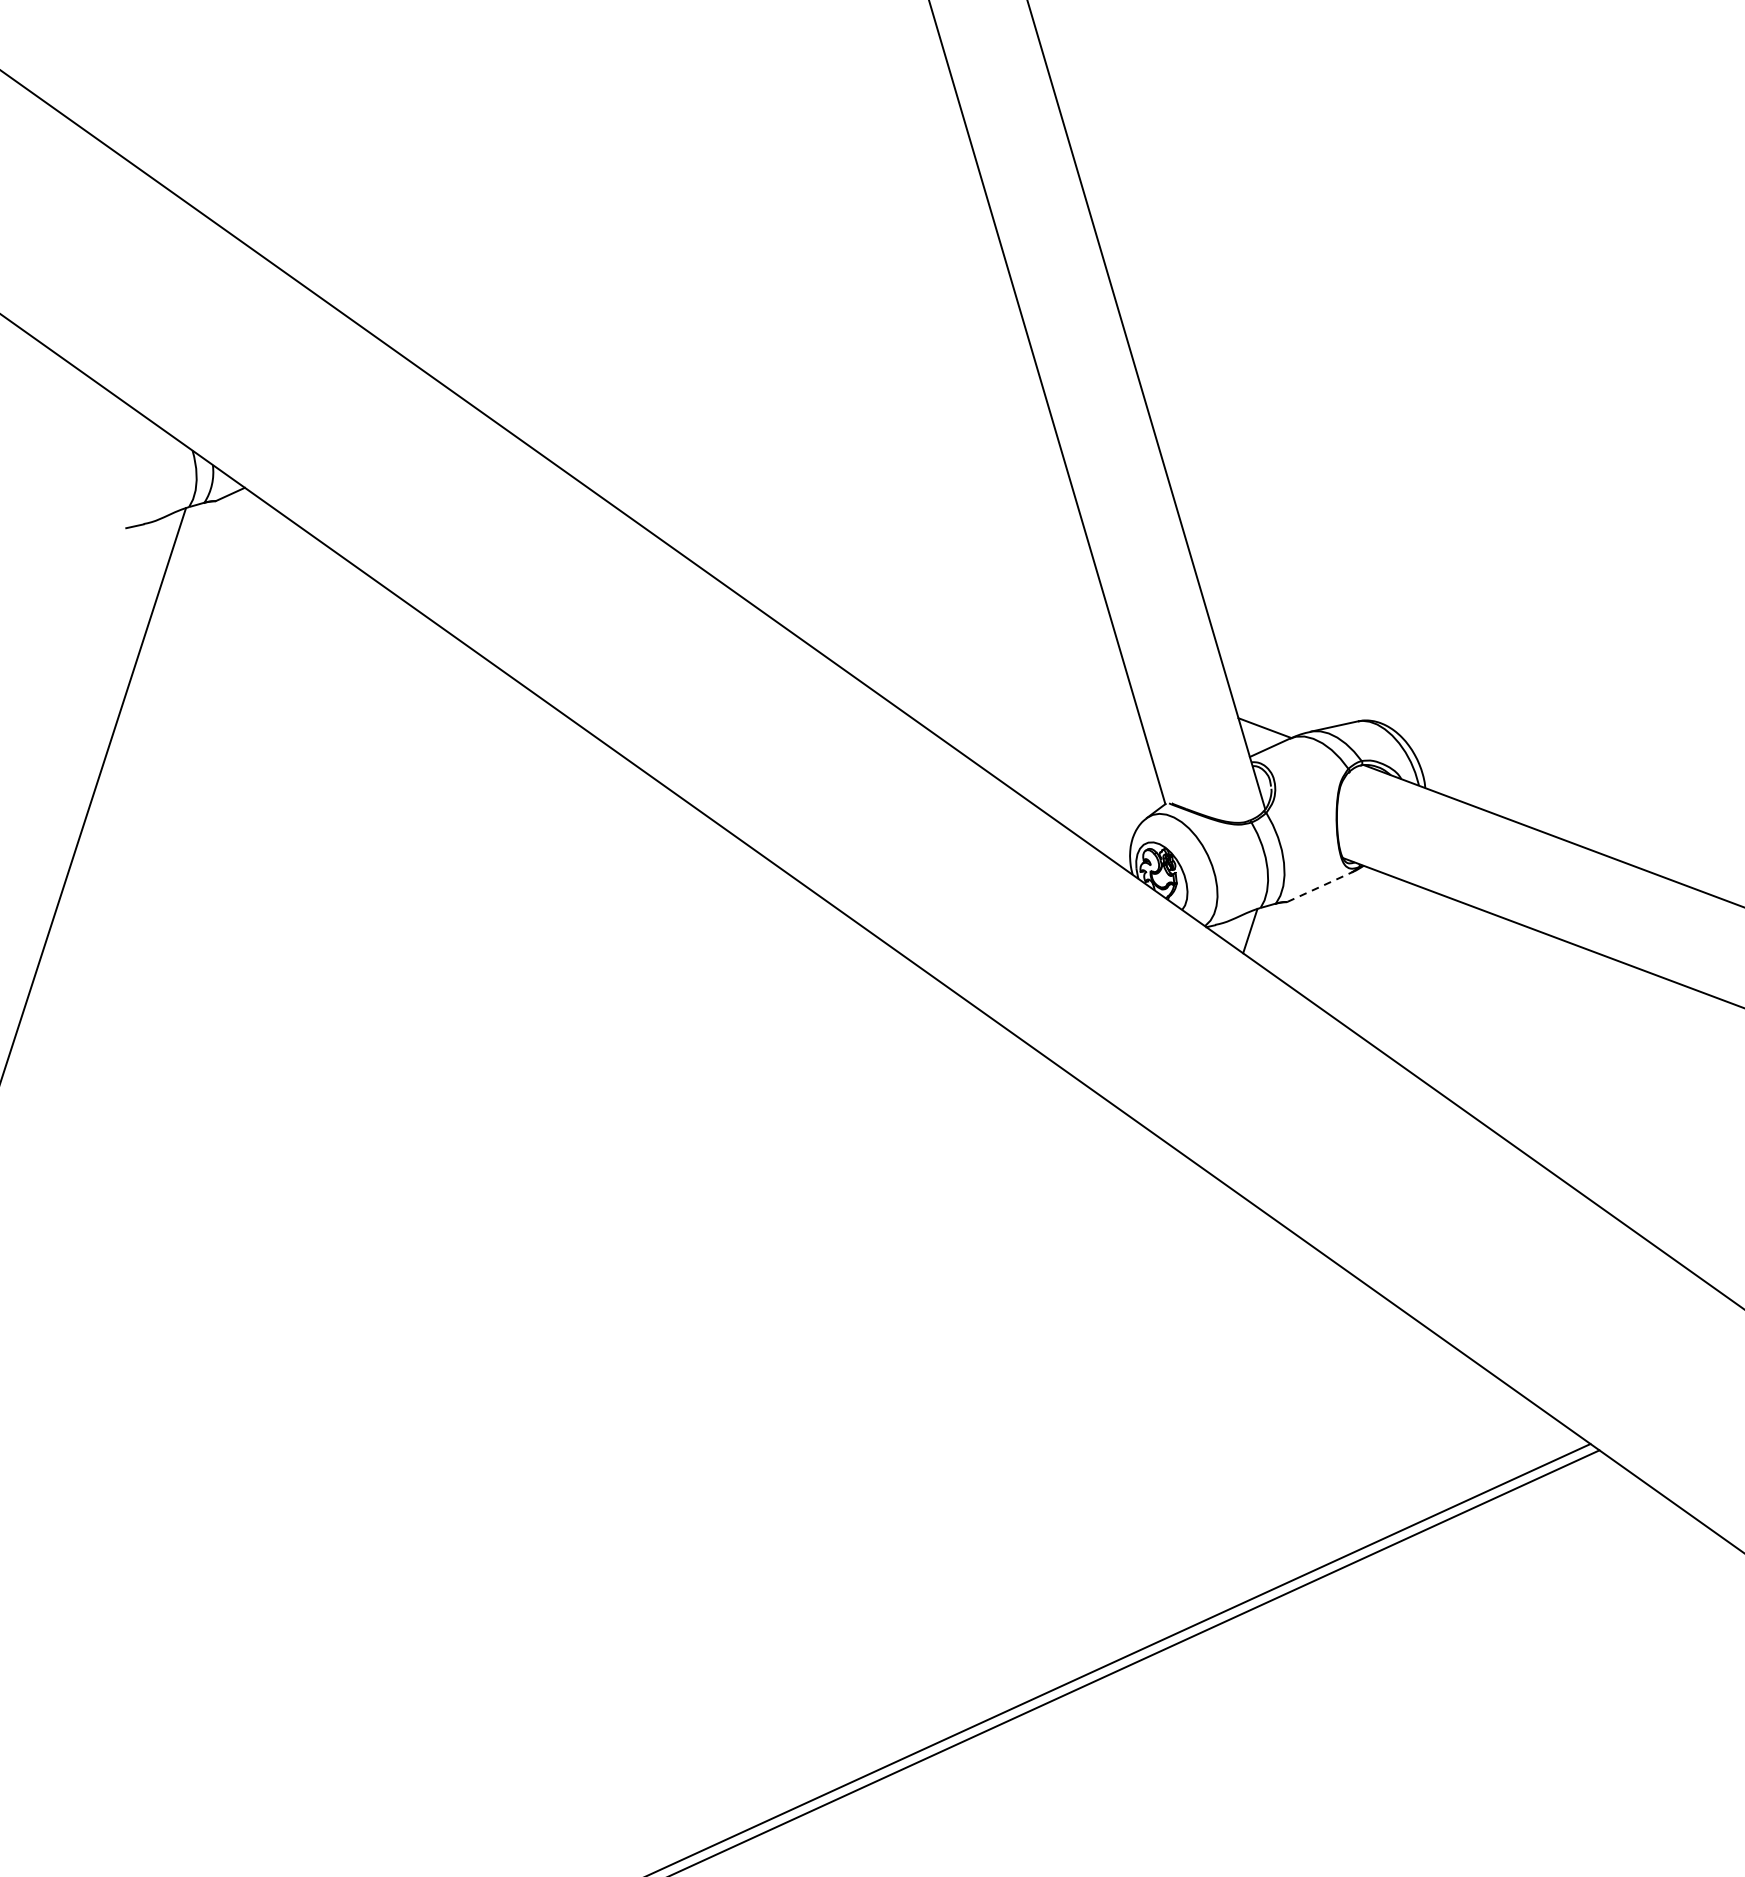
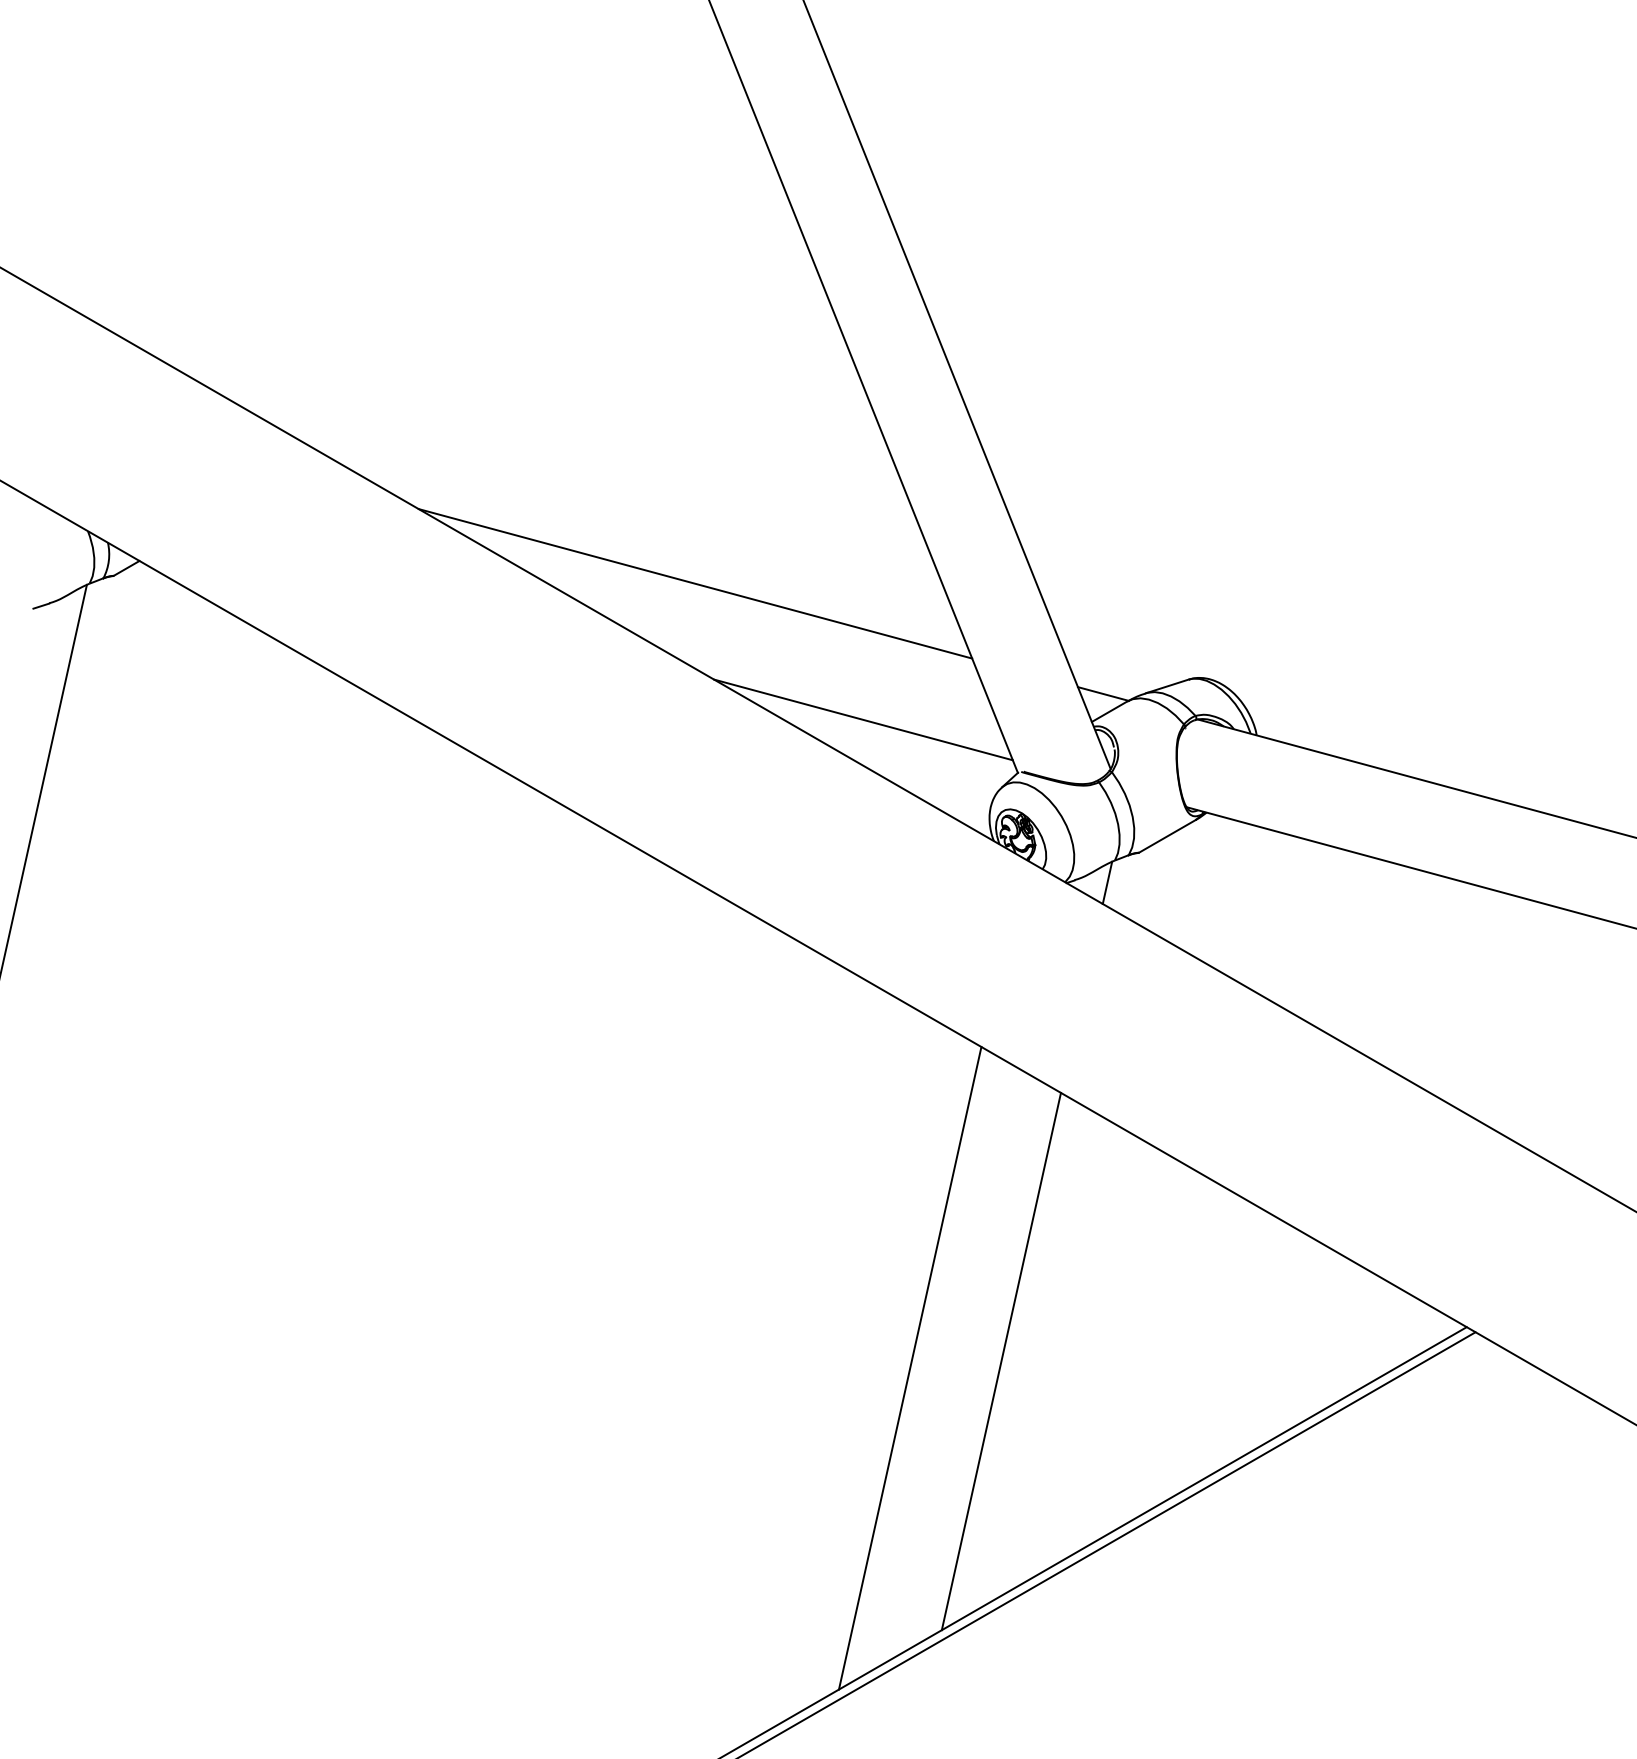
line: (838, 568) -> (695, 583), added
line: (1005, 731) -> (863, 719), added
line: (1319, 887) -> (1167, 836), dashed -> solid
line: (988, 1430) -> (909, 1367), added
line: (1087, 1433) -> (1000, 1361), added

